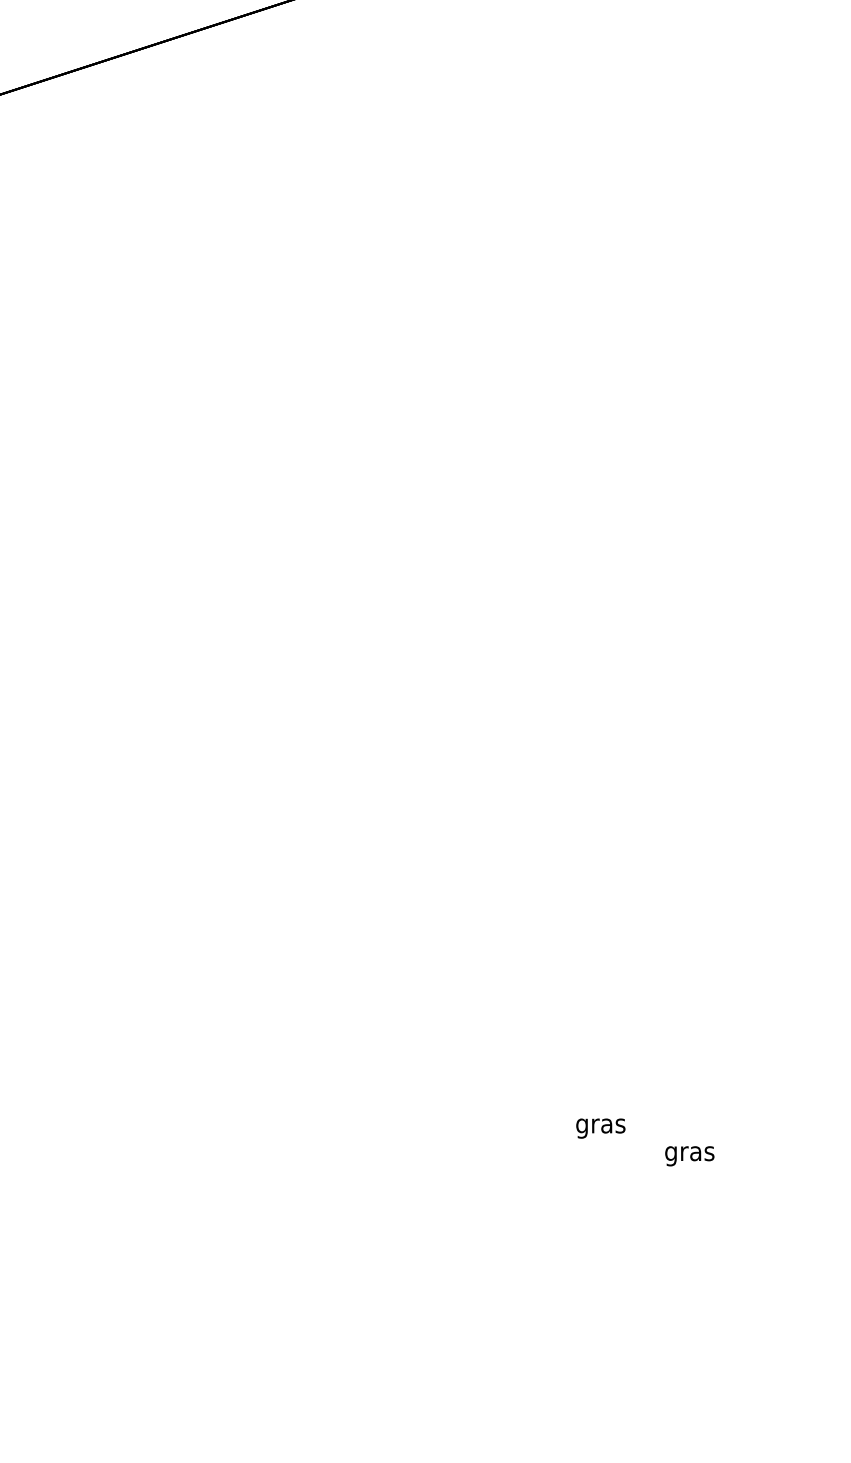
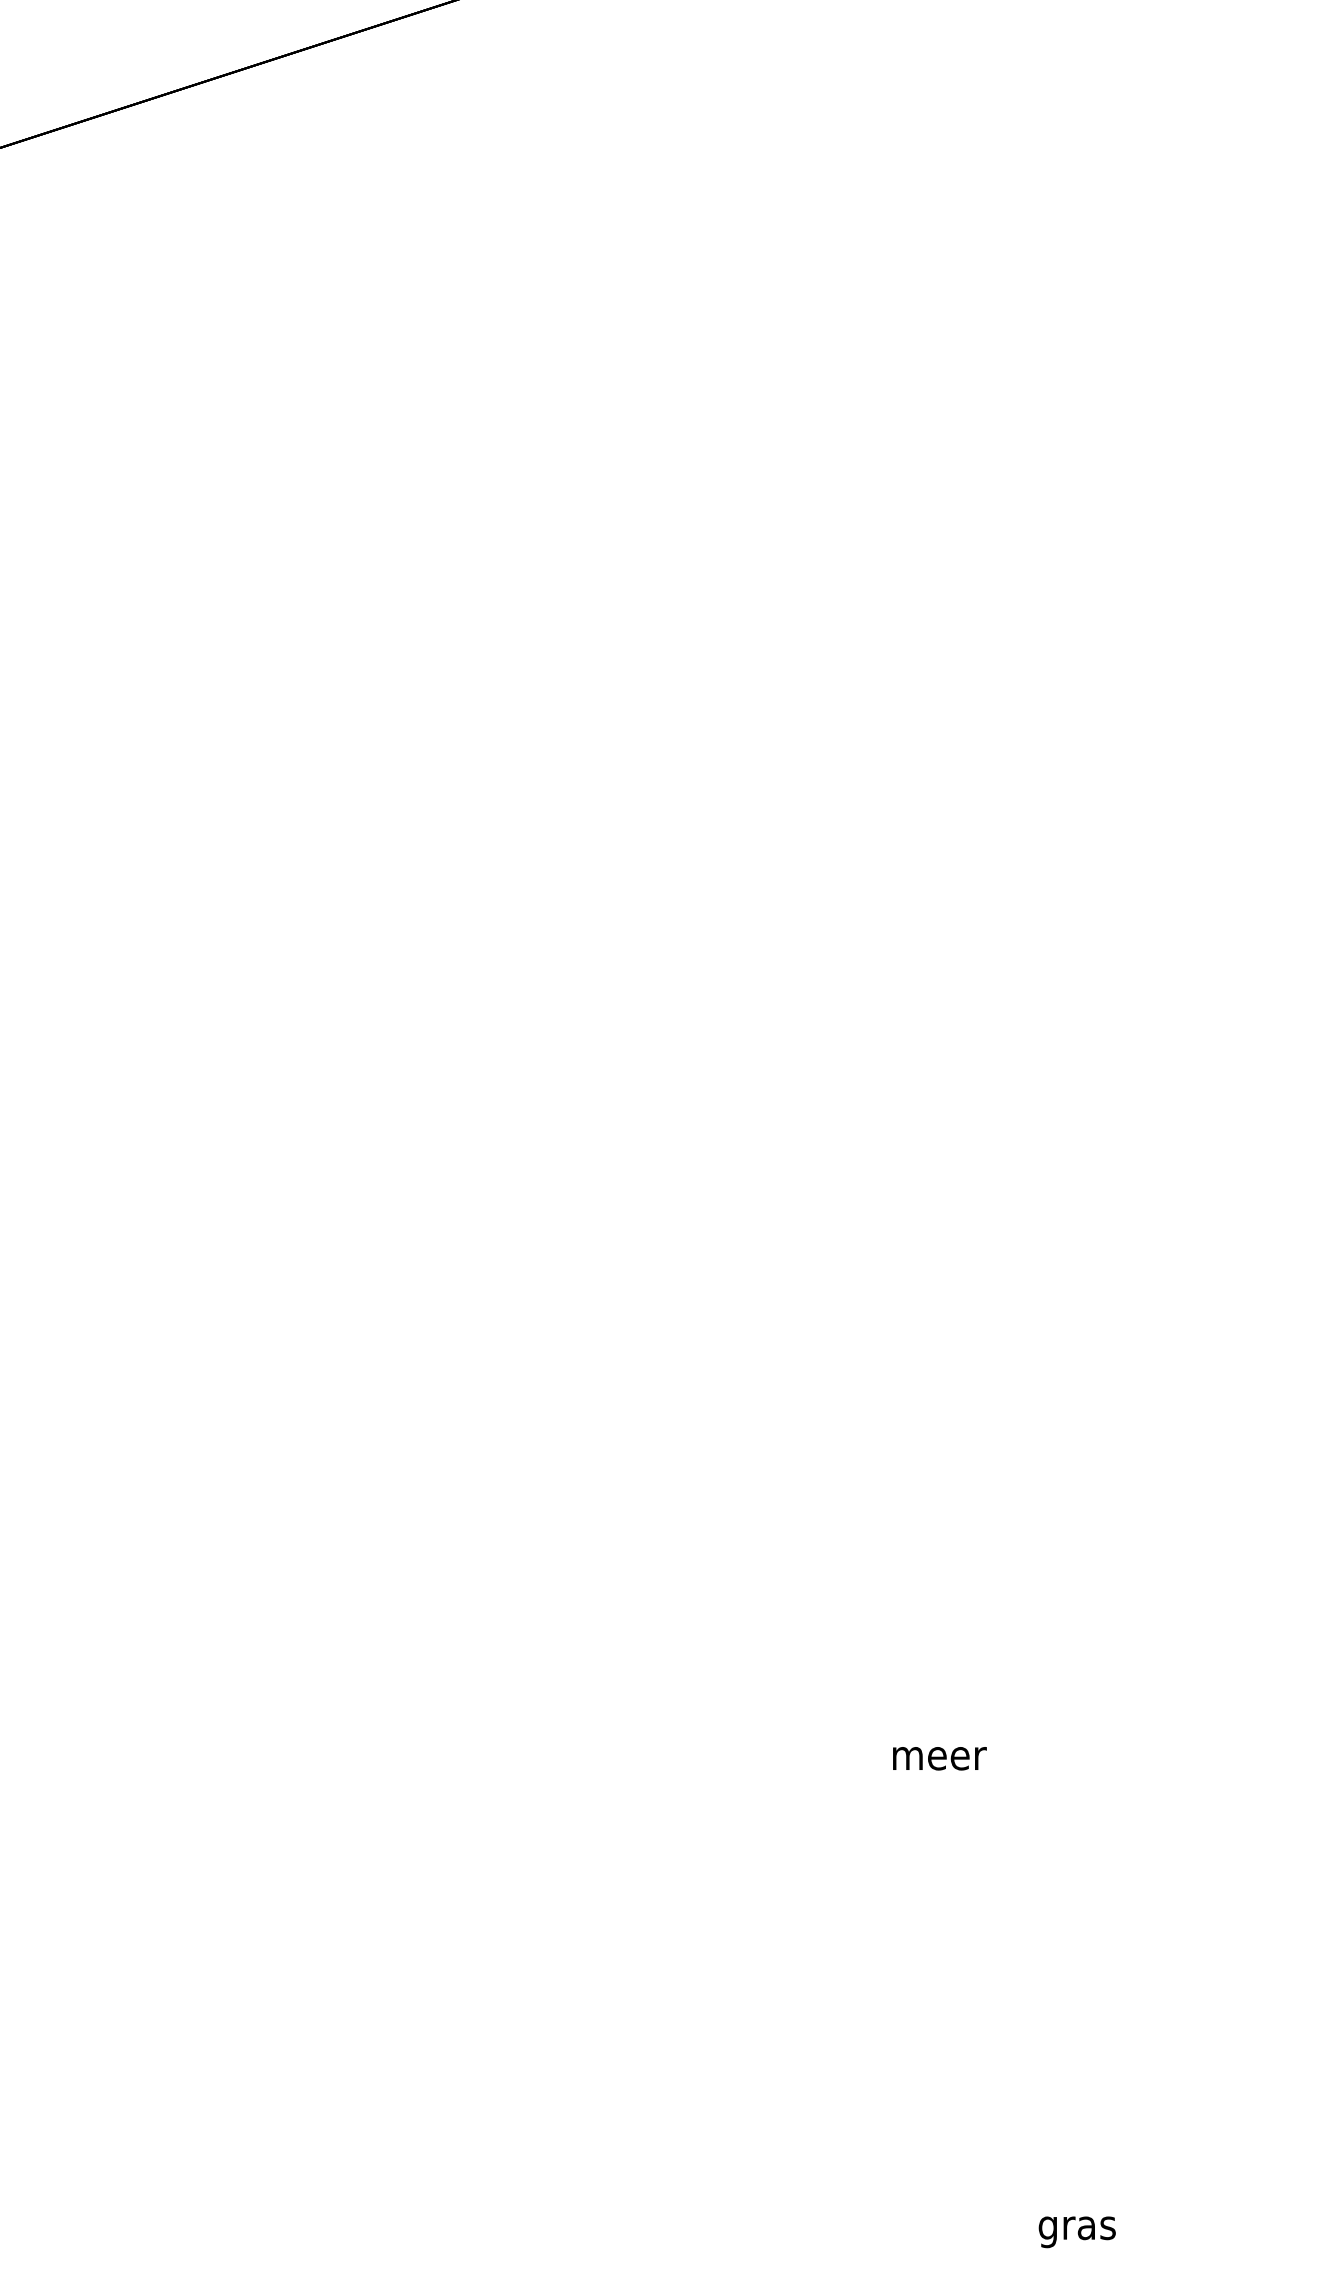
text: (601, 1128) -> (939, 1762), gras -> meer
text: (689, 1156) -> (1076, 2232), moved

